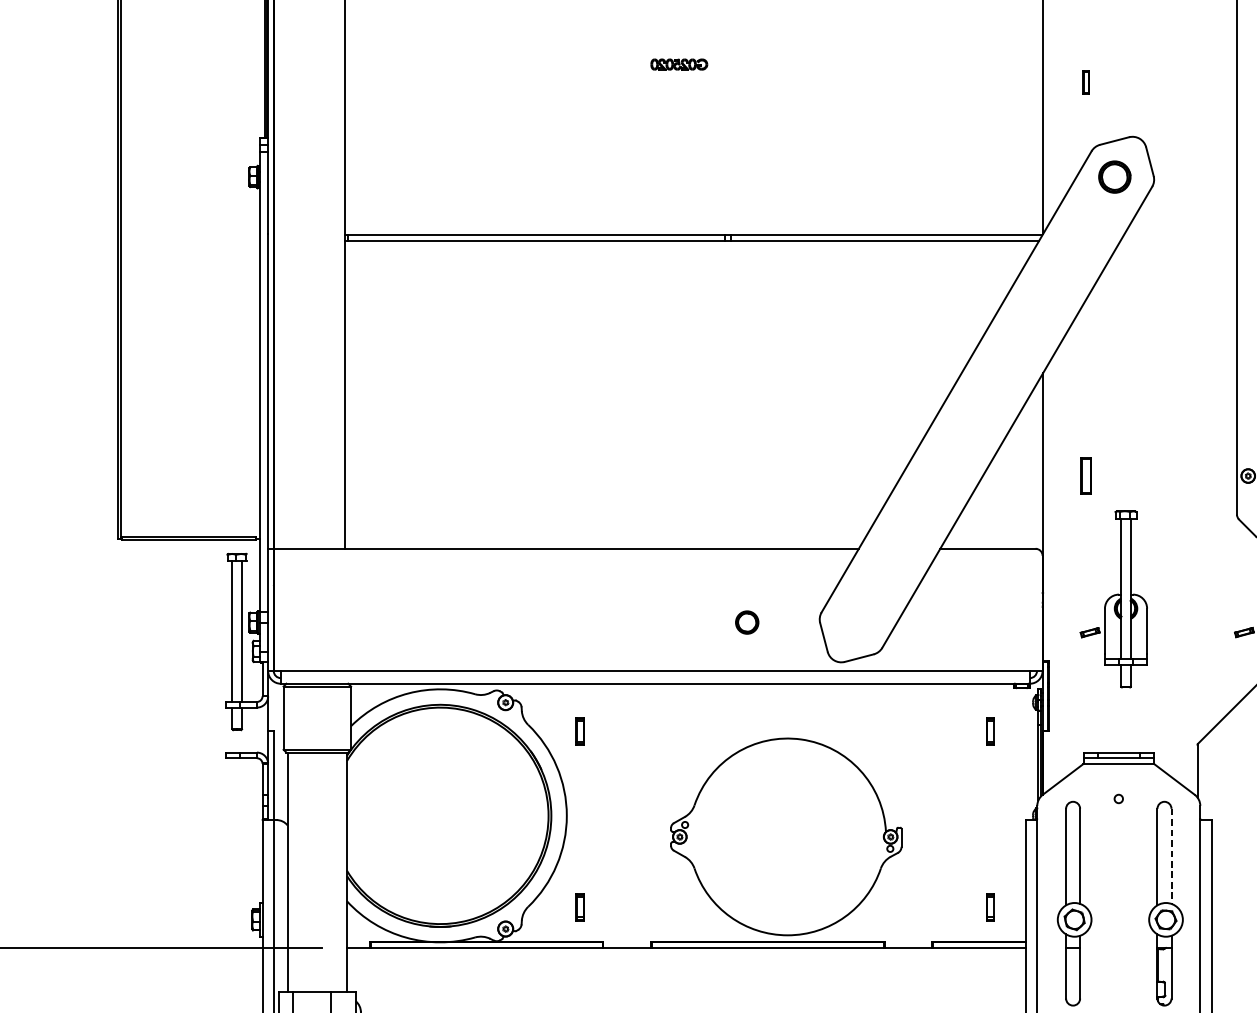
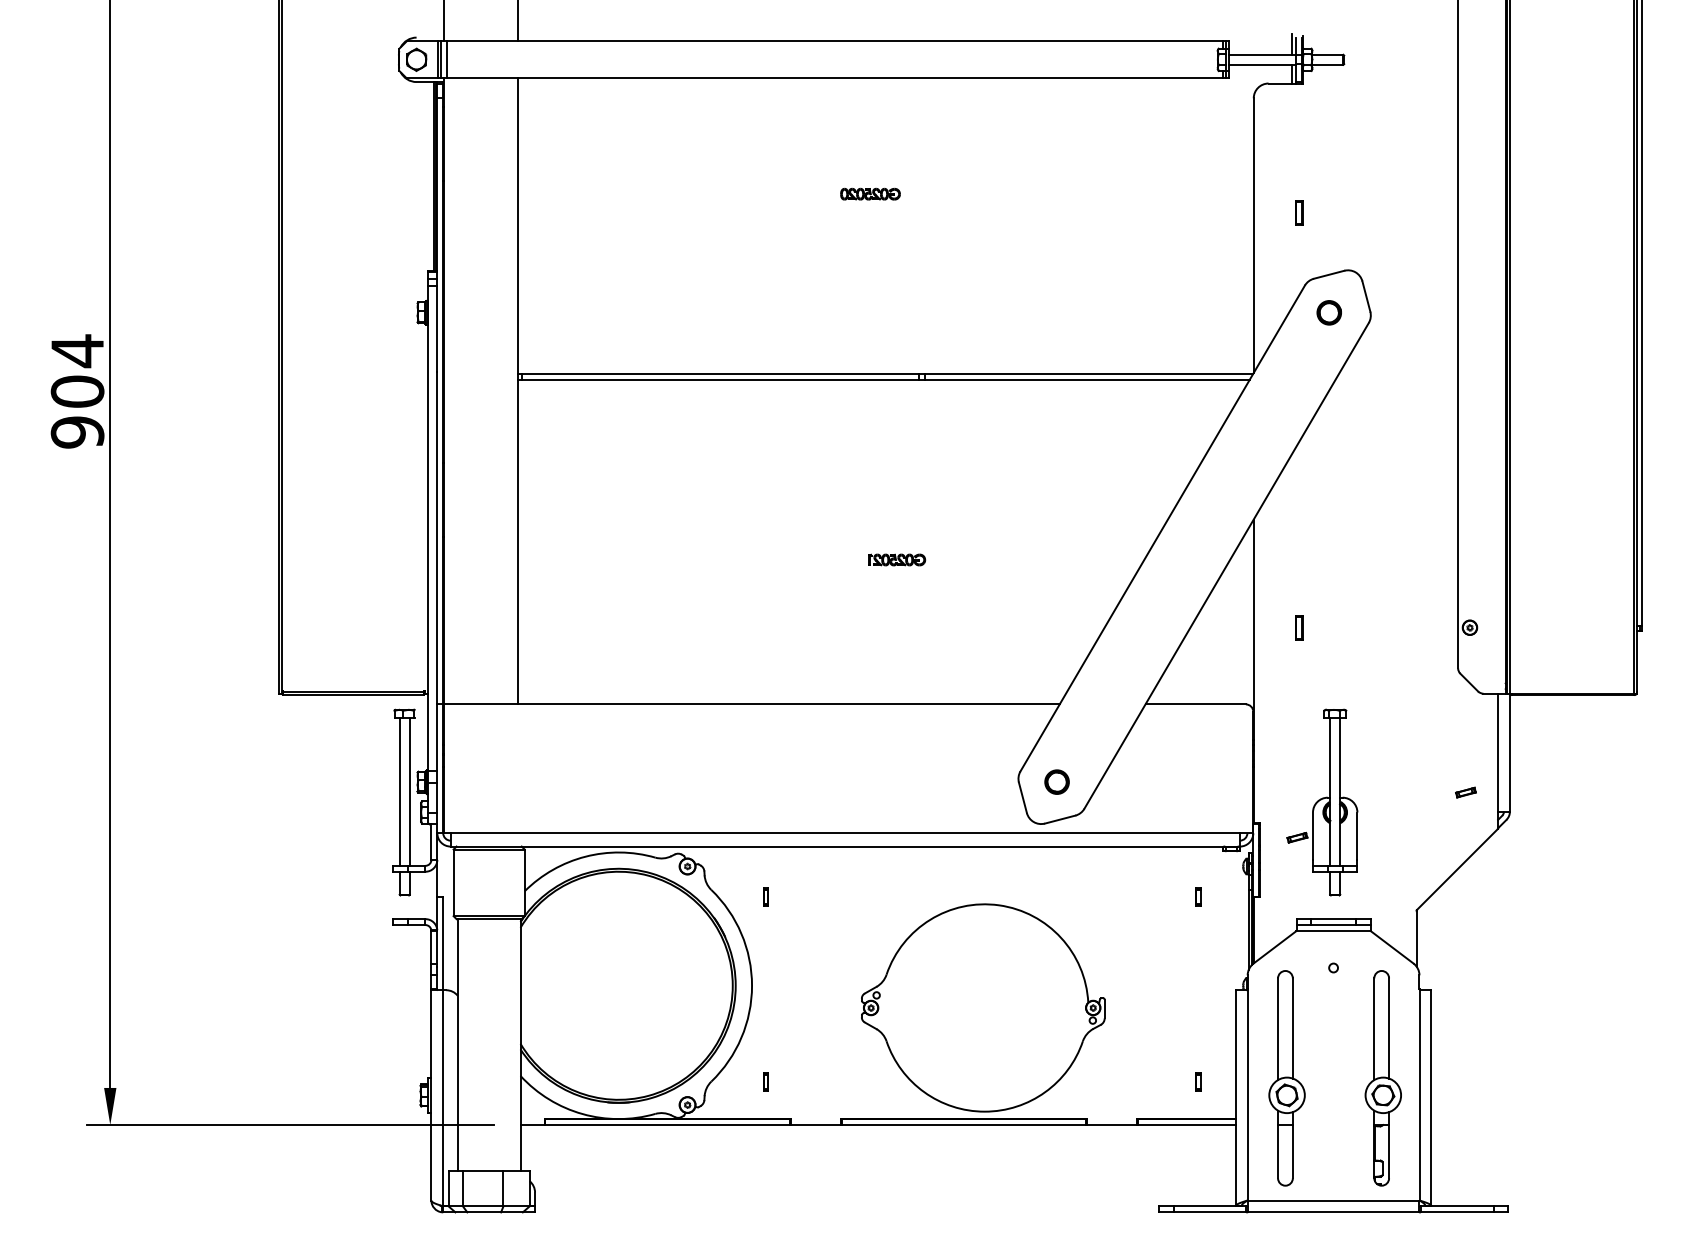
part: (1113, 176) -> (1328, 312), size x0.71
part: (704, 411) -> (897, 559), added
part: (1086, 475) -> (1299, 627), size x0.62
part: (1113, 599) -> (1322, 802), moved
part: (746, 621) -> (1056, 781), moved
part: (579, 731) -> (765, 896), size x0.62
part: (990, 731) -> (1198, 896), size x0.62
line: (1171, 856) -> (1389, 1028), dashed -> solid
part: (579, 906) -> (765, 1081), size x0.62
part: (990, 906) -> (1198, 1081), size x0.62

